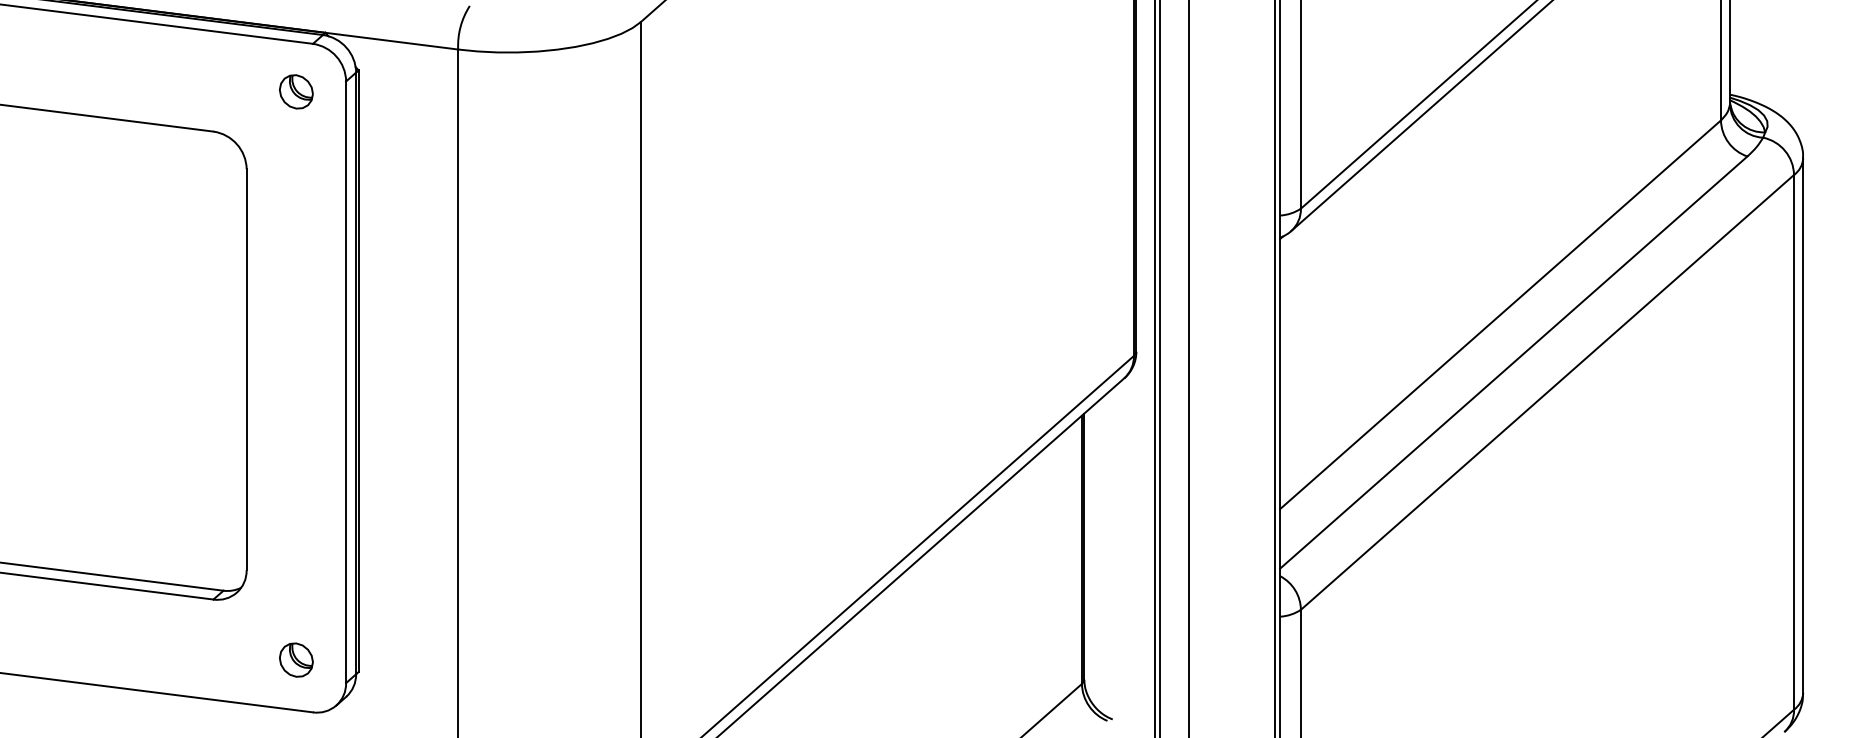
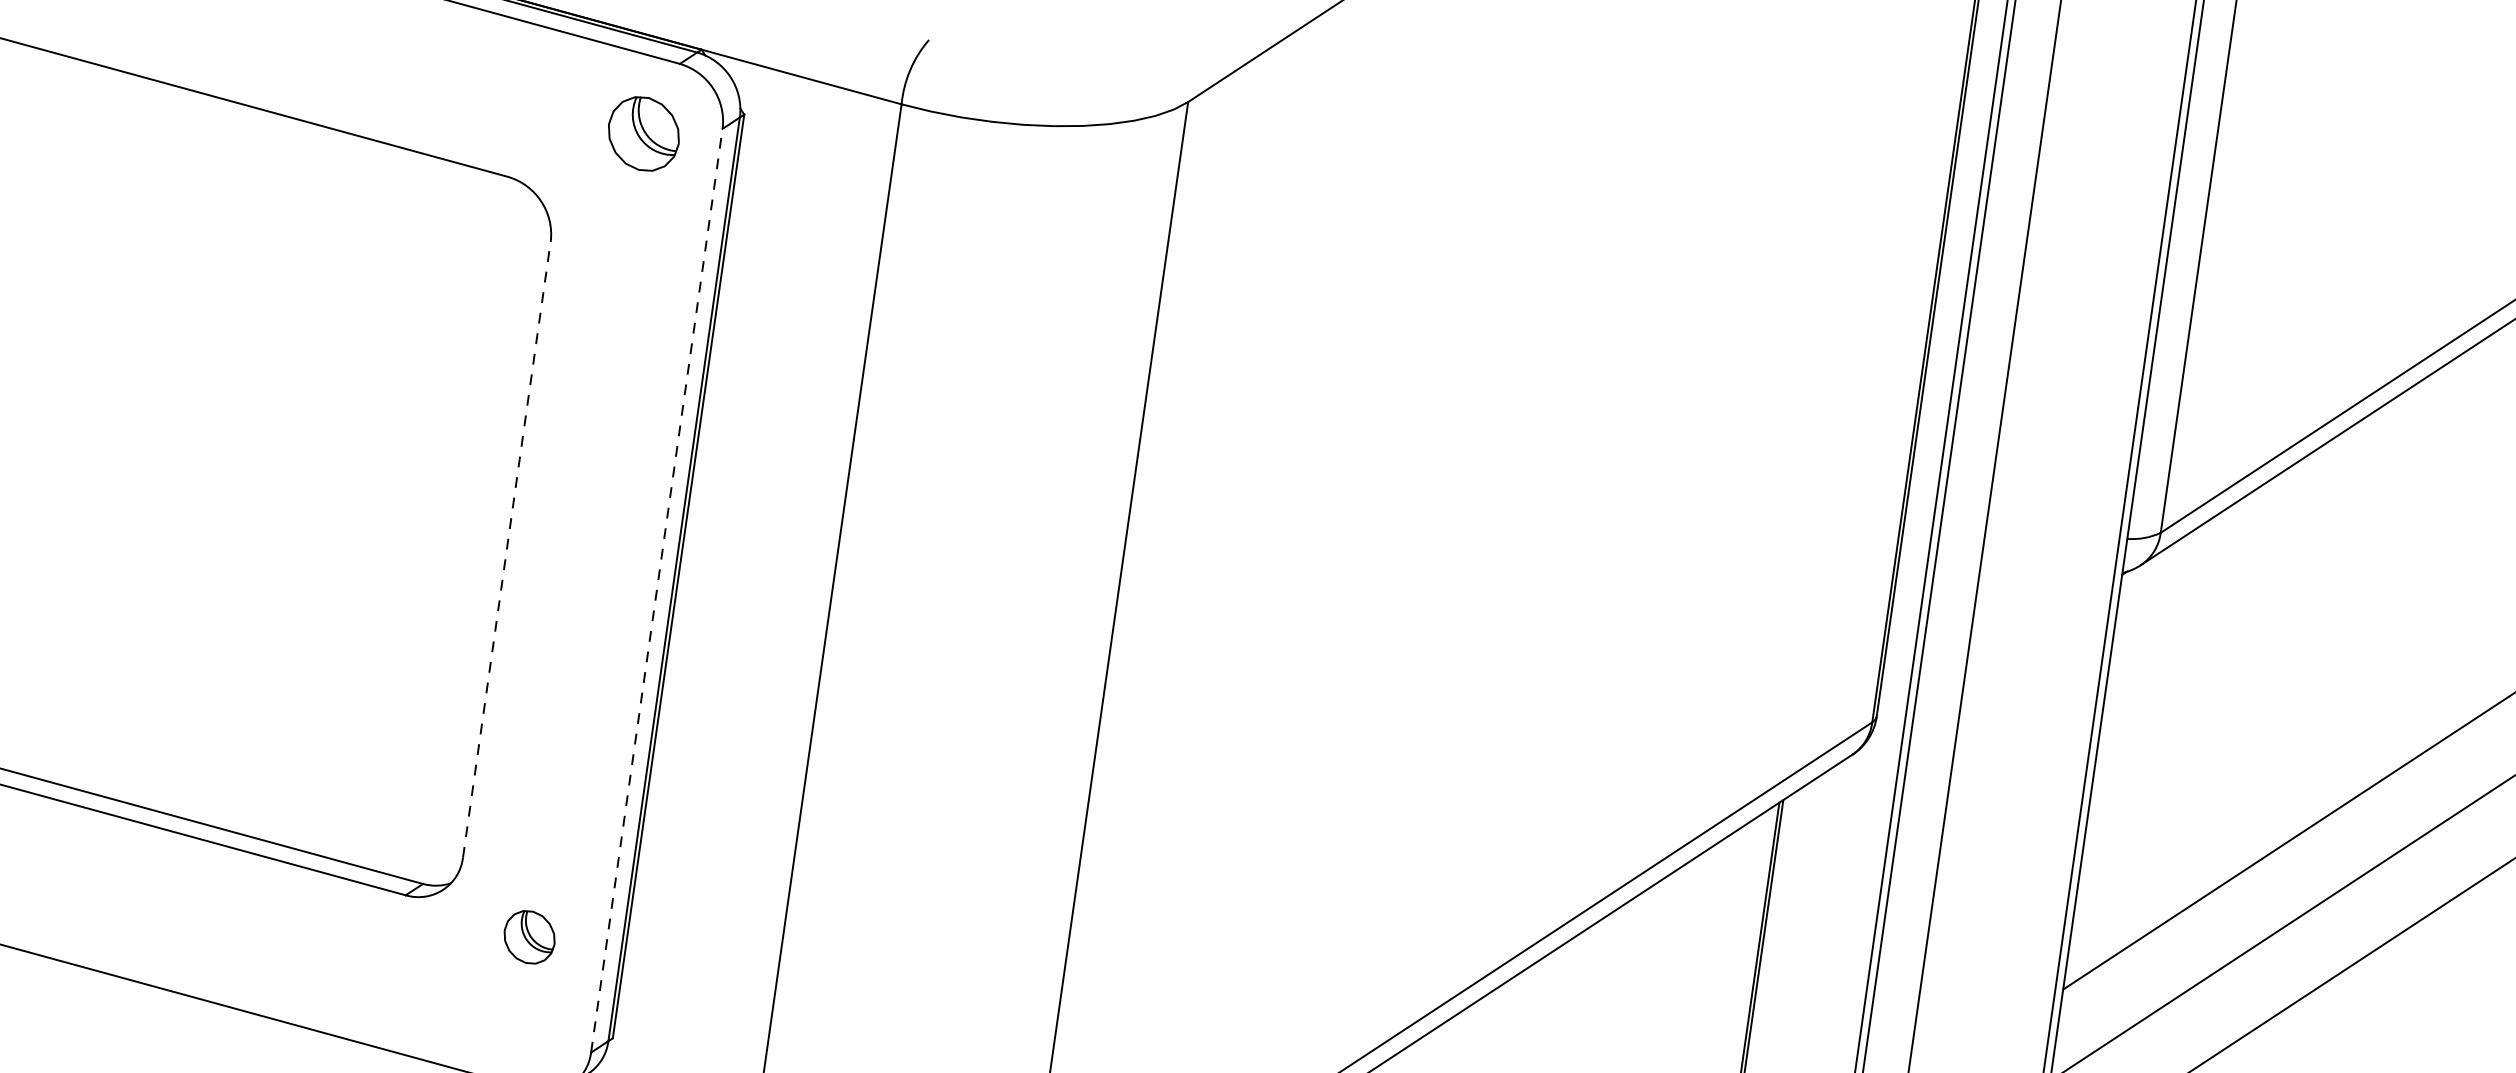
part: (296, 91) -> (644, 133), size x1.4
line: (246, 369) -> (506, 549), solid -> dashed
line: (346, 382) -> (657, 591), solid -> dashed
part: (296, 659) -> (529, 936), moved

